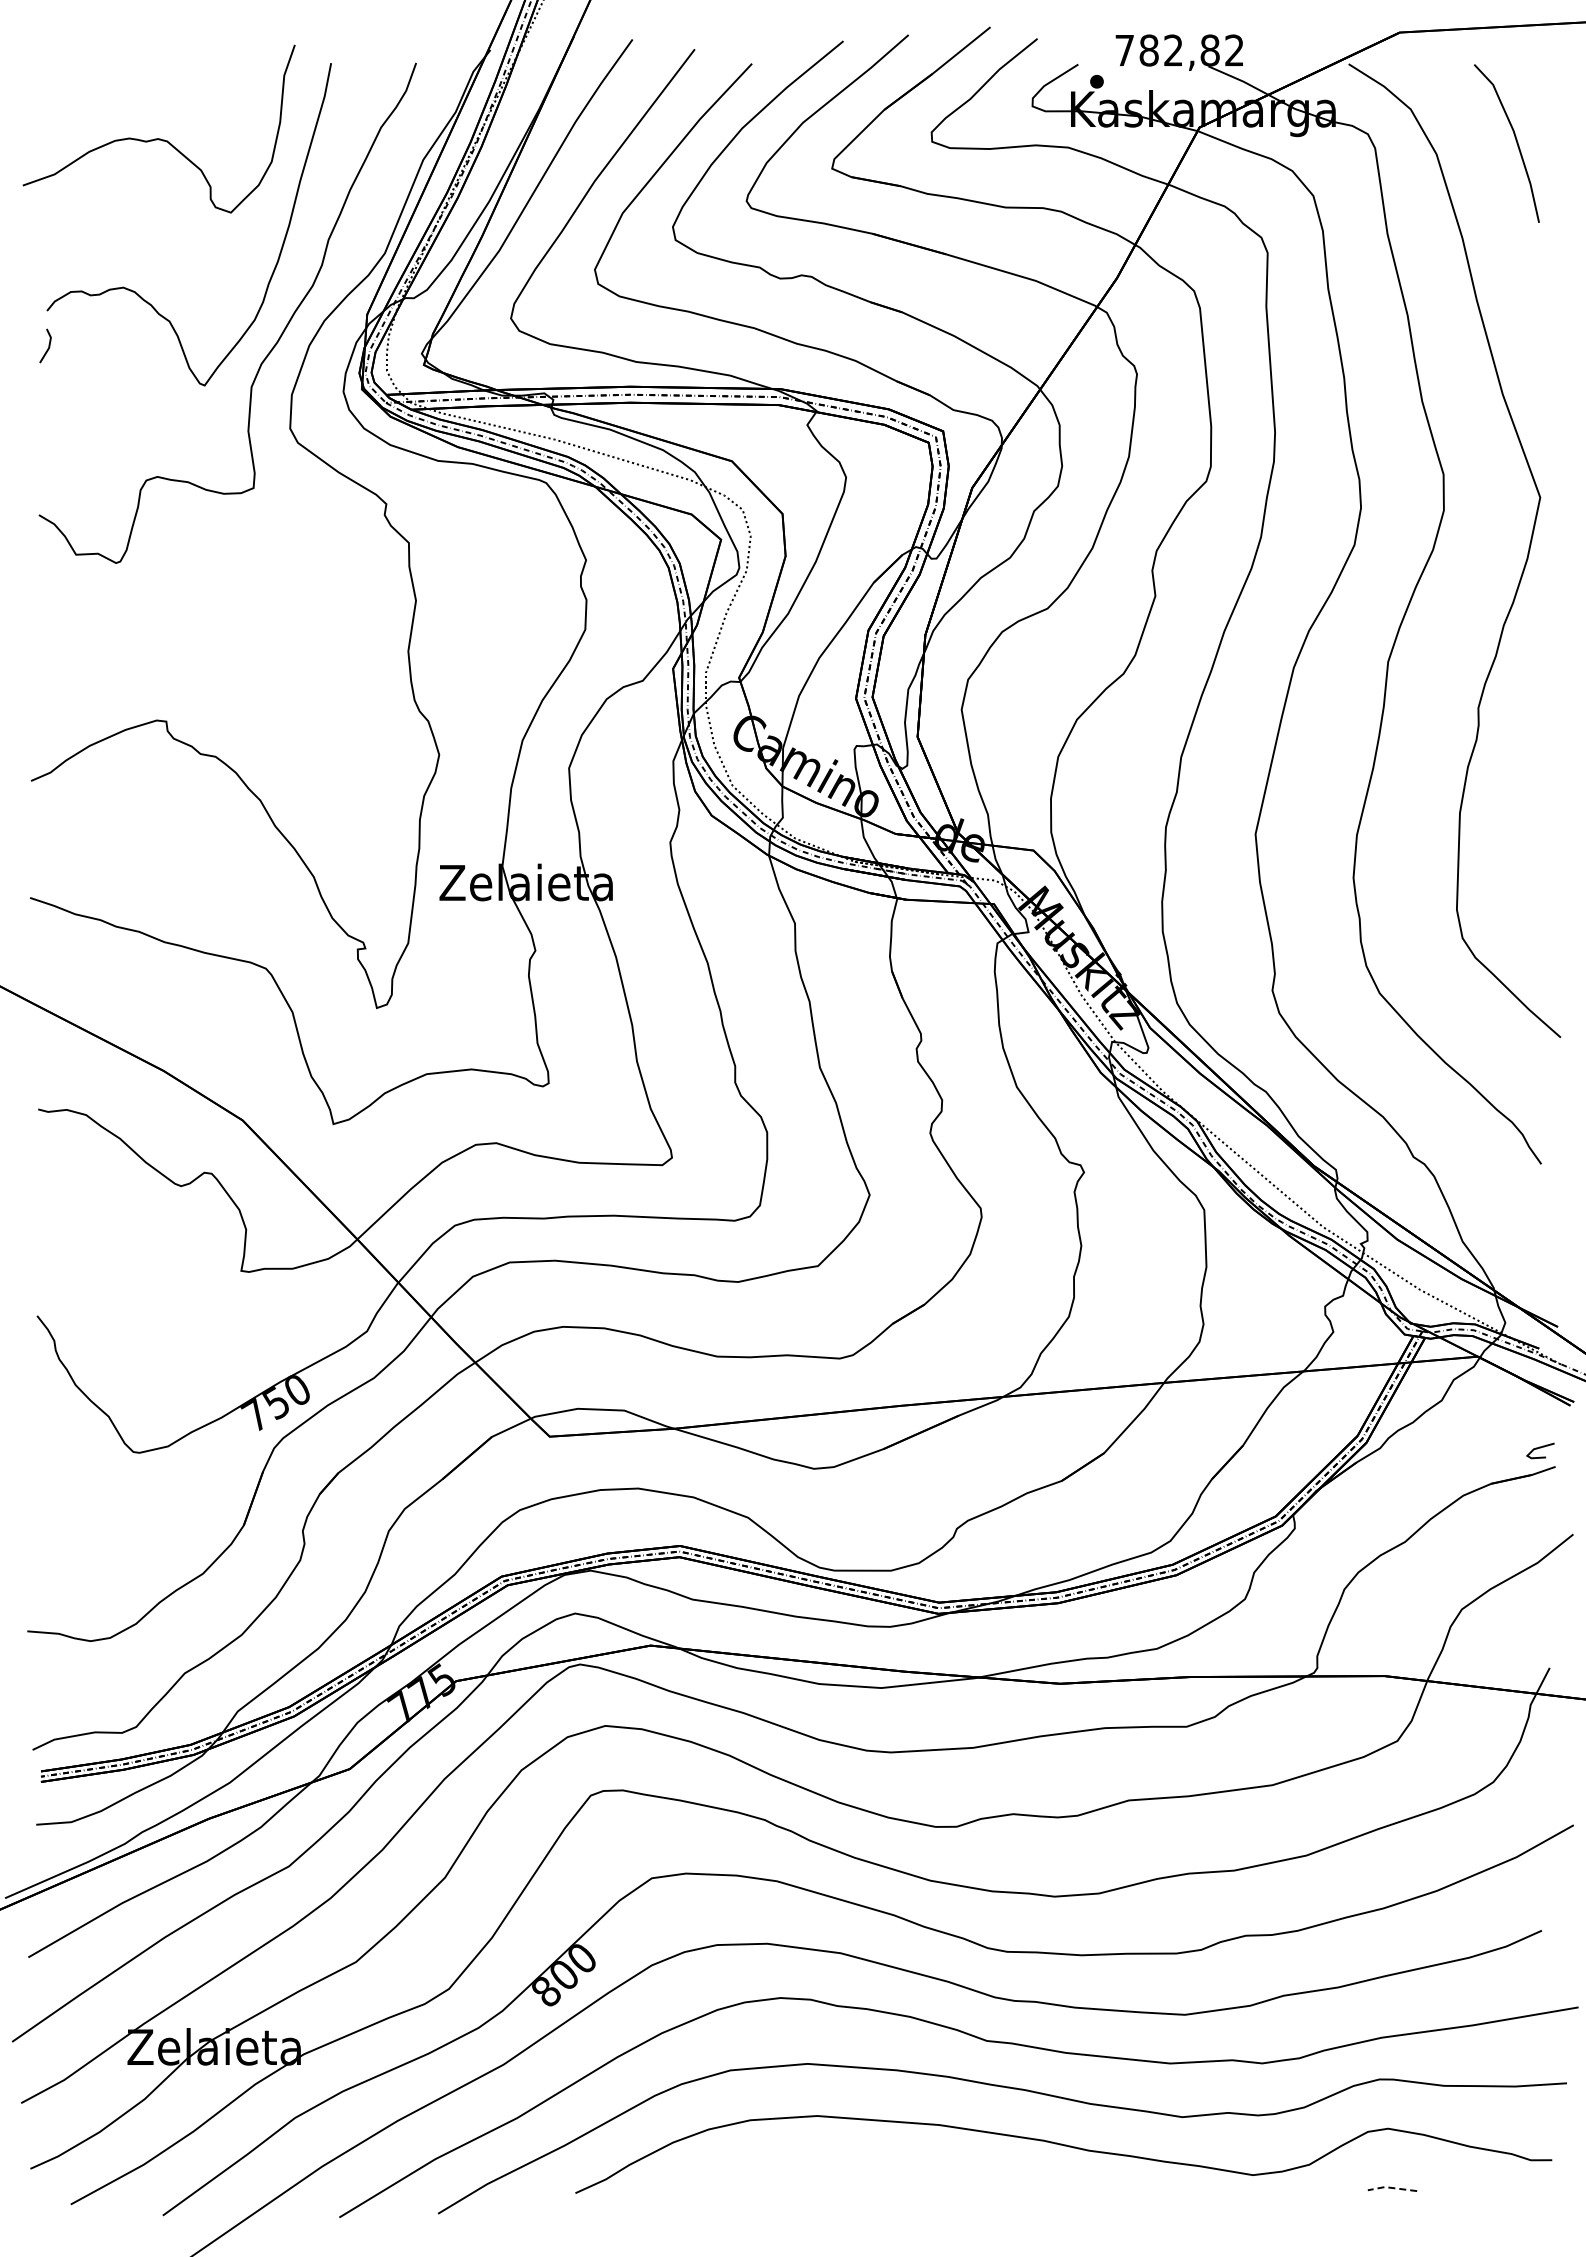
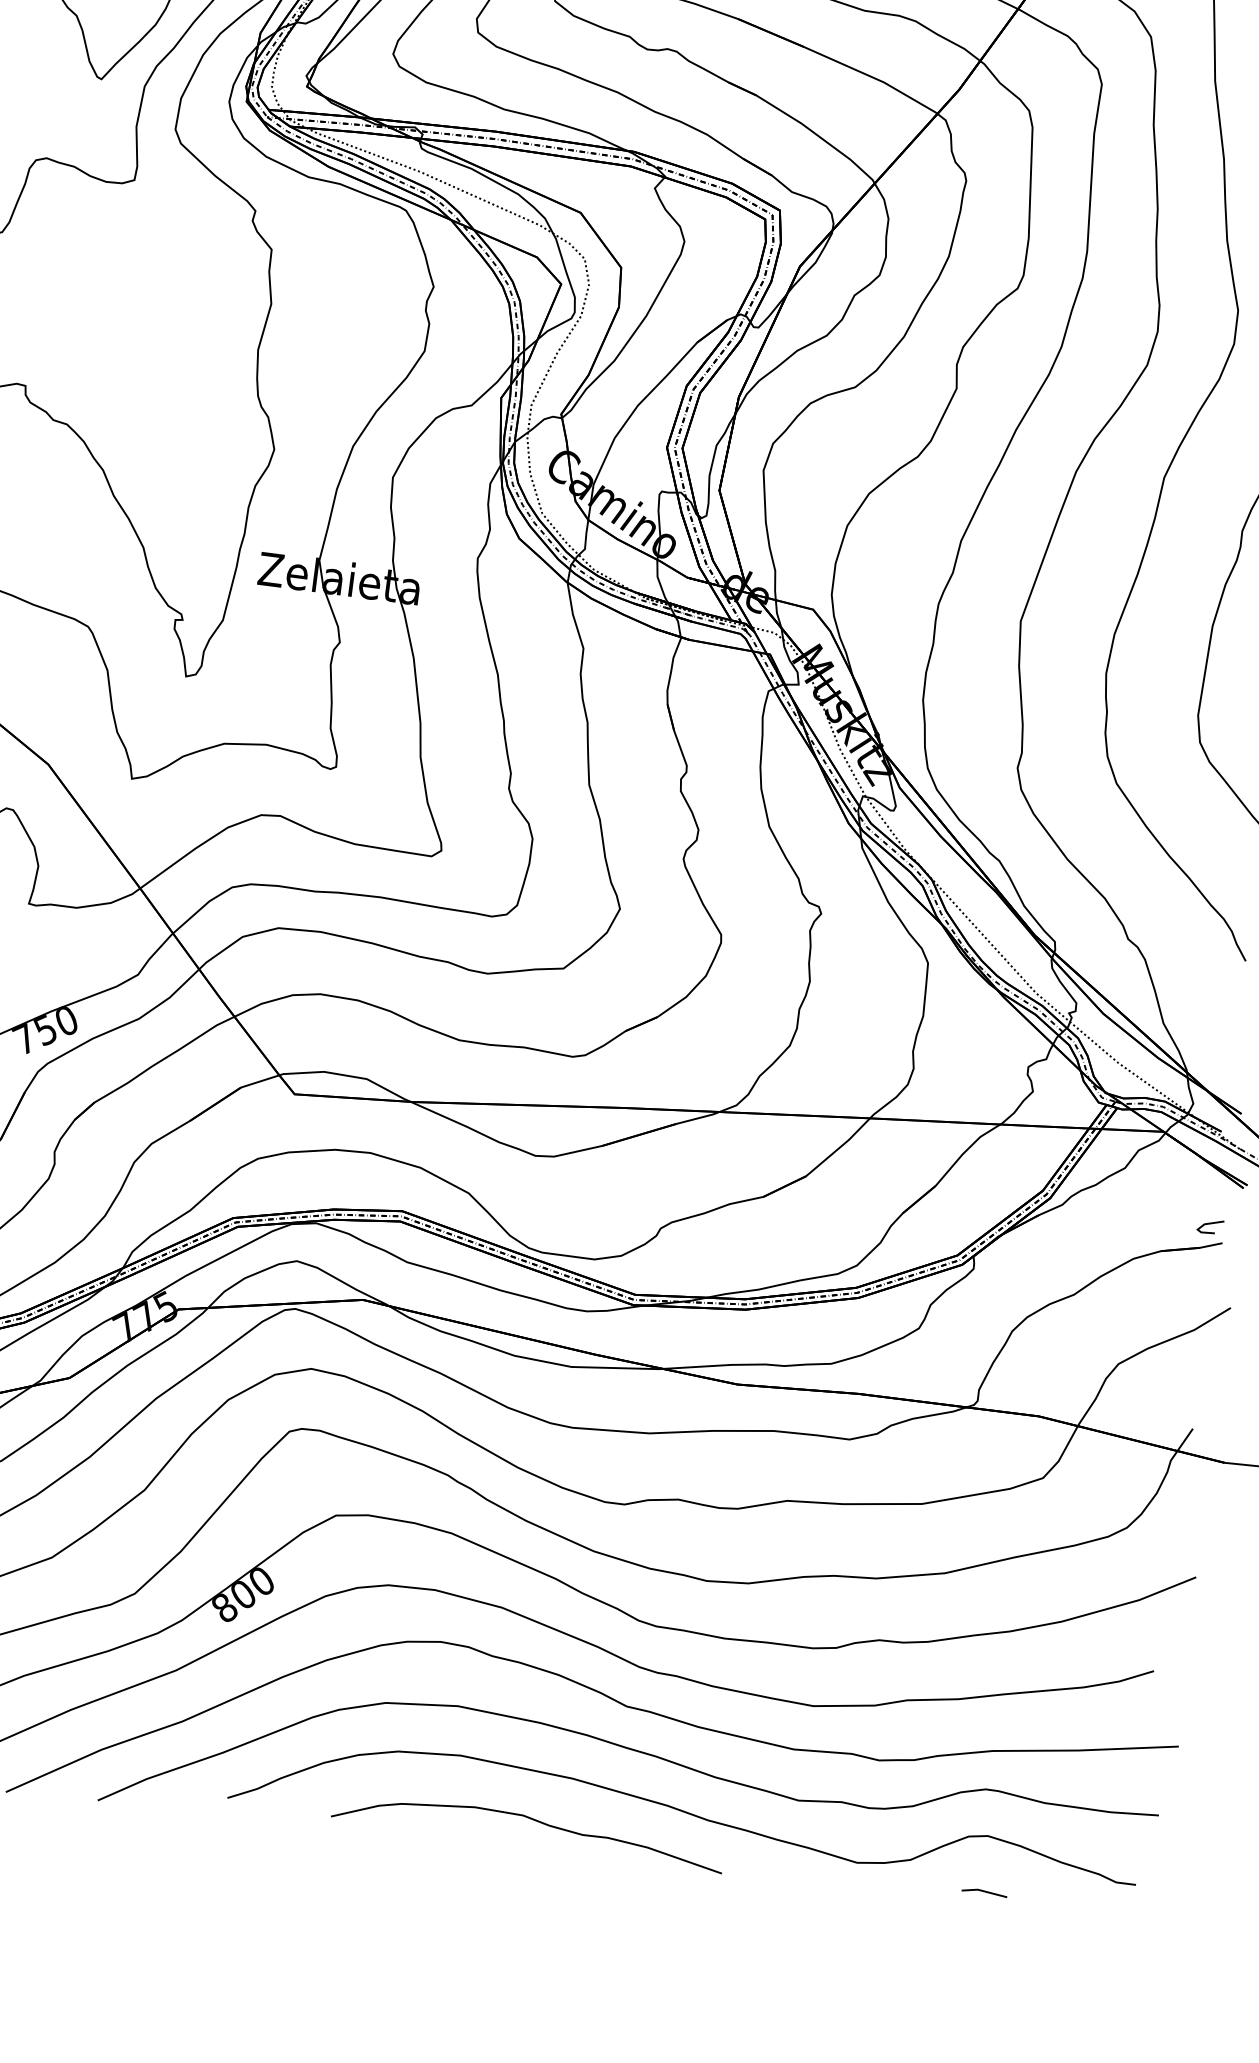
curve: (901, 2174) -> (531, 1819), added
line: (1391, 2187) -> (983, 1890), dashed -> solid

